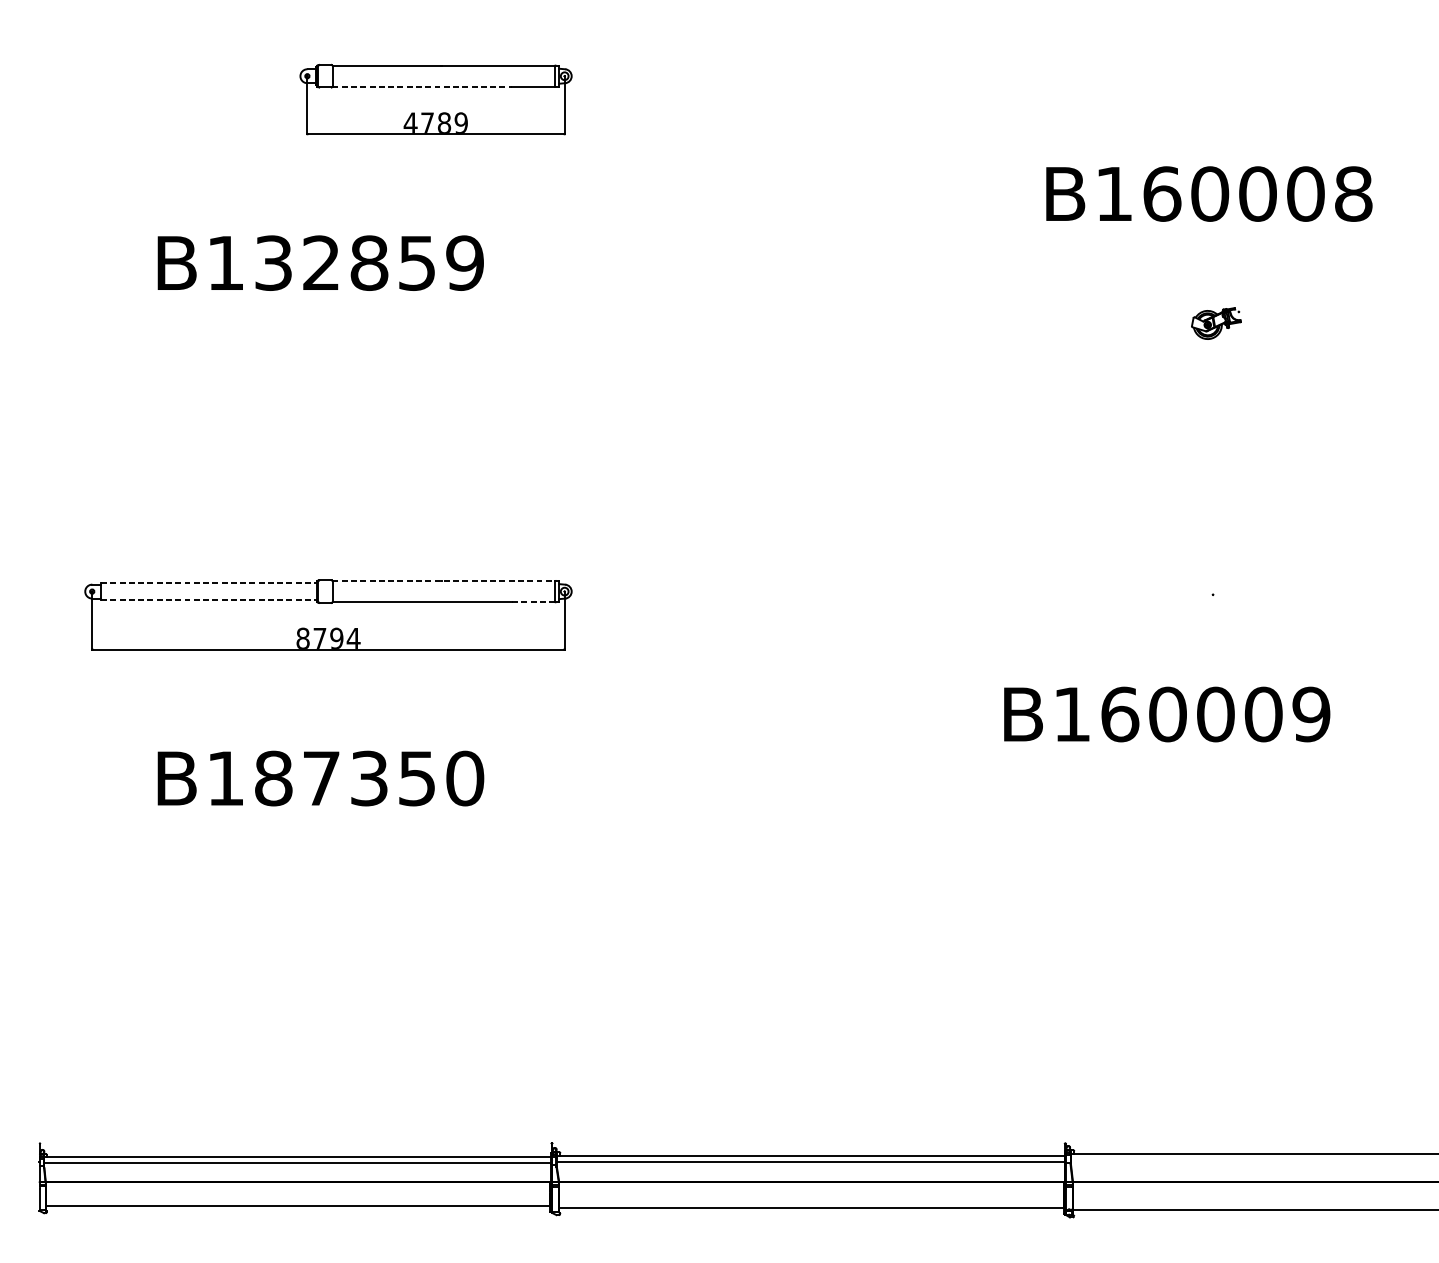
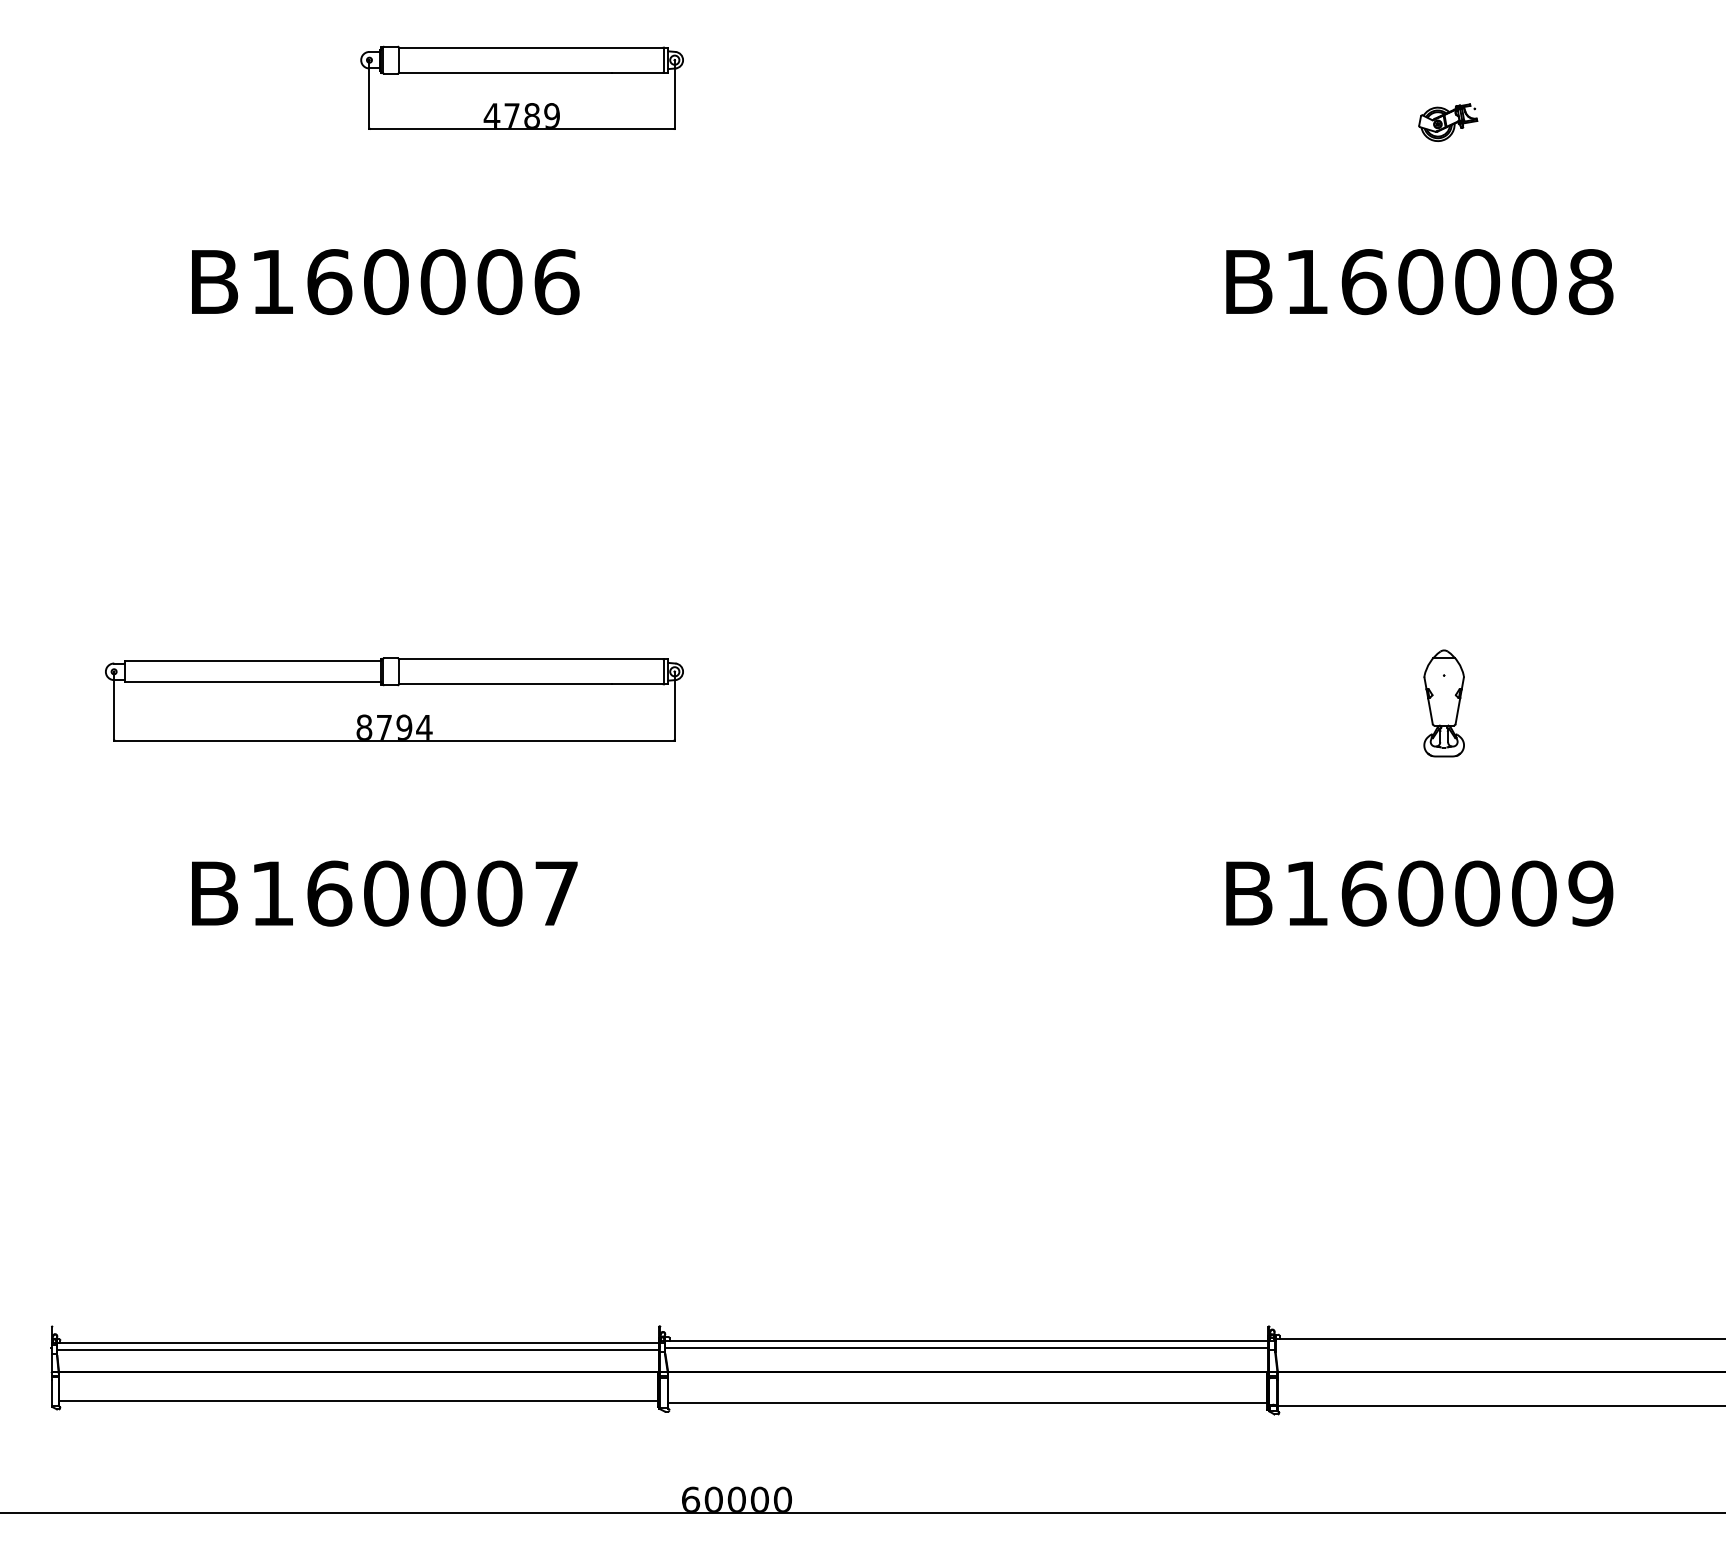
line: (422, 86) -> (505, 72), dashed -> solid
text: (1209, 194) -> (1419, 282), moved
text: (369, 263) -> (443, 282), B132859 -> B160006
part: (1216, 323) -> (1448, 122), moved
line: (443, 581) -> (531, 659), dashed -> solid
line: (209, 582) -> (253, 661), dashed -> solid
line: (209, 600) -> (253, 682), dashed -> solid
line: (534, 602) -> (638, 684), dashed -> solid
part: (1212, 618) -> (1443, 703), added
text: (1166, 714) -> (1419, 893), moved
text: (369, 778) -> (443, 893), B187350 -> B160007

